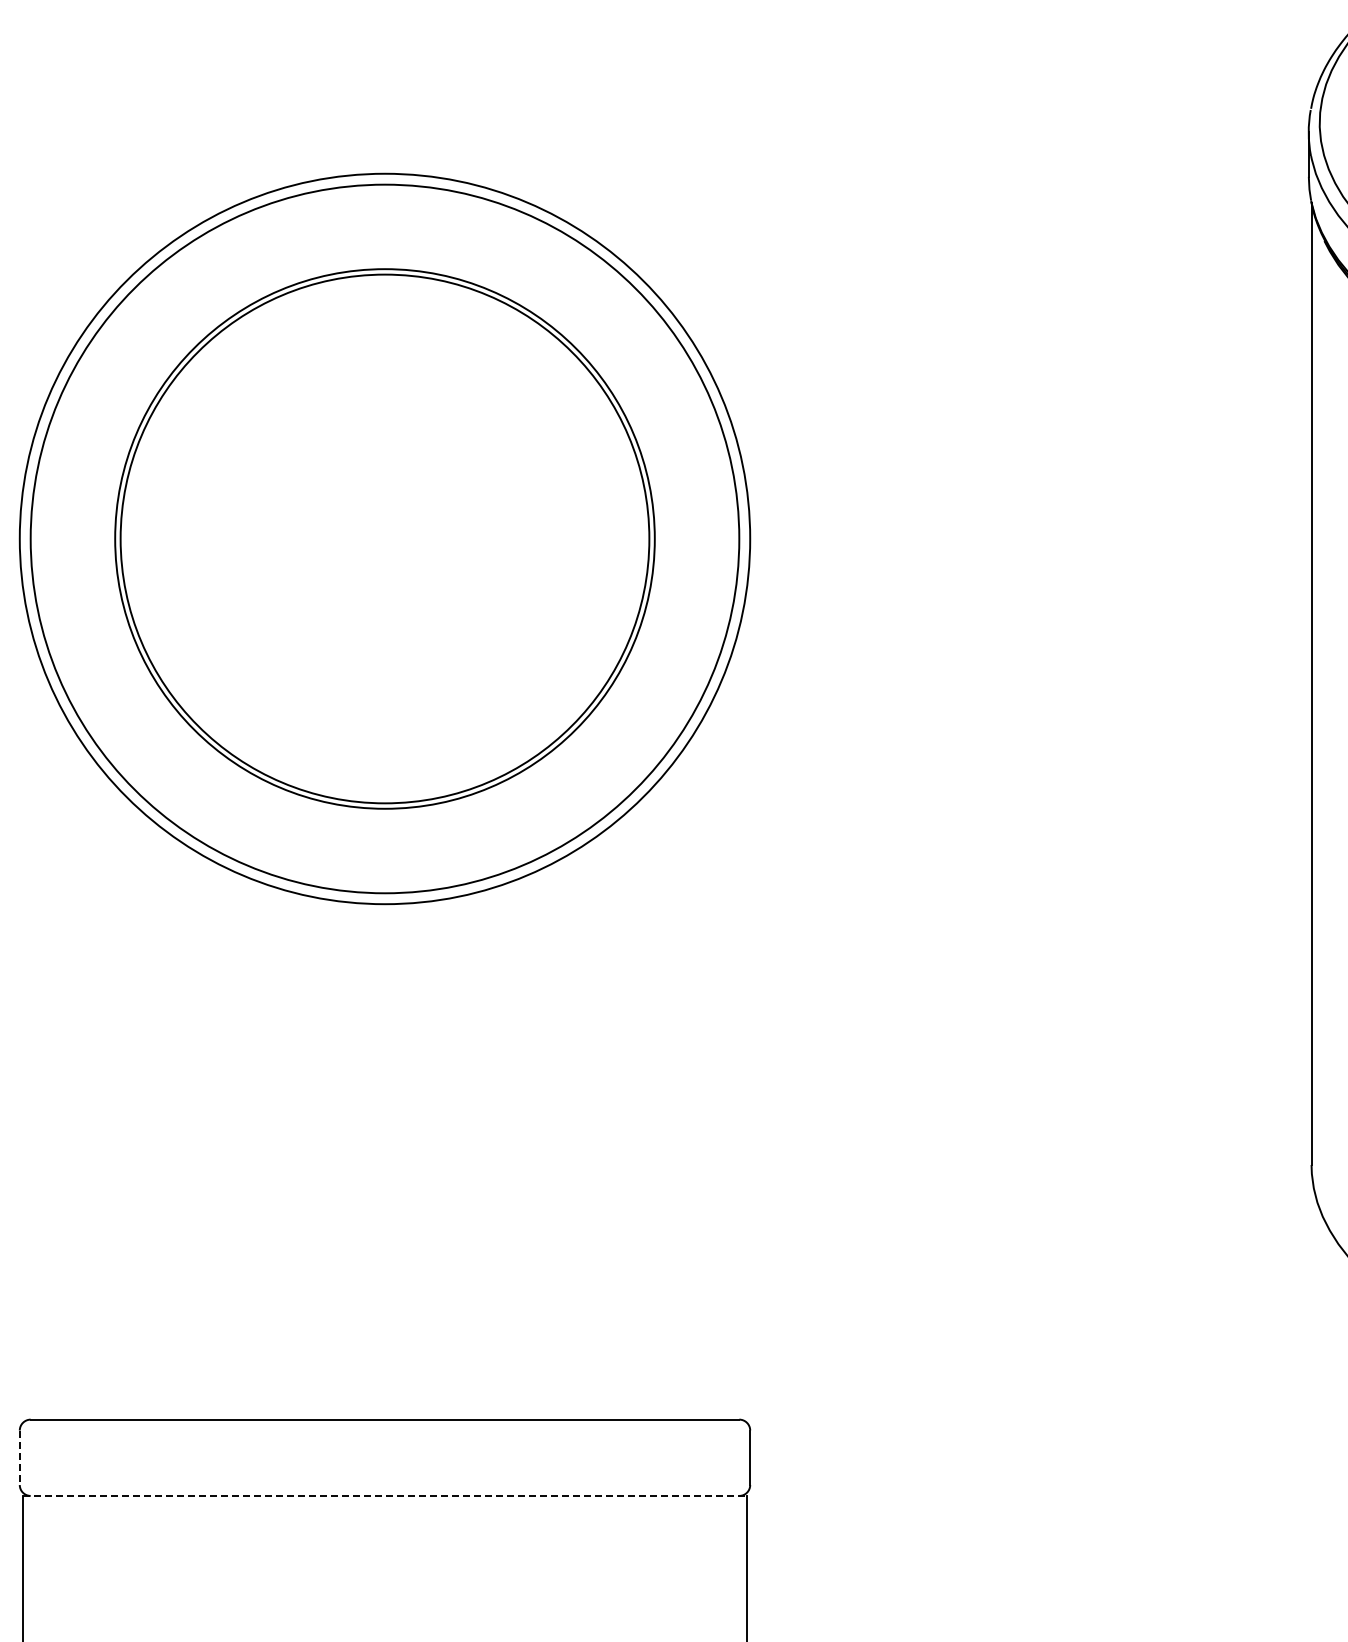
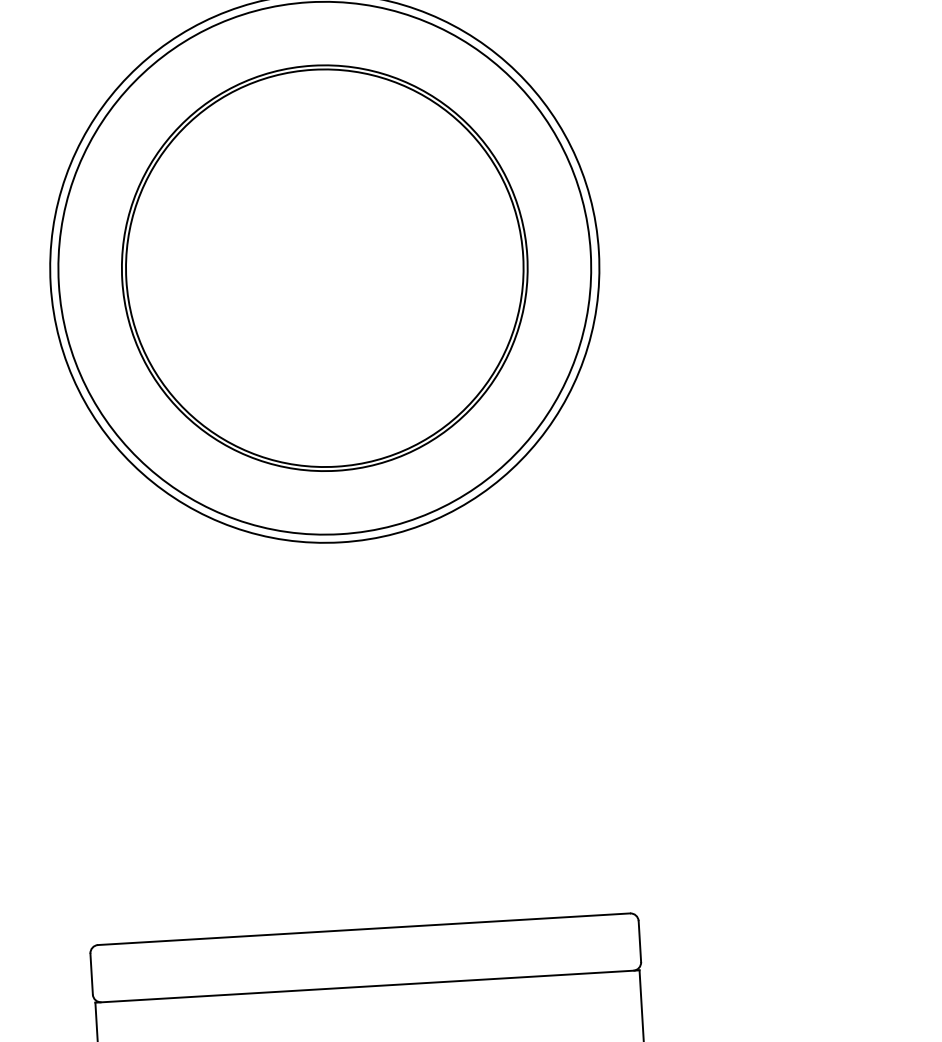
line: (19, 1458) -> (91, 974), dashed -> solid
line: (385, 1495) -> (367, 986), dashed -> solid

